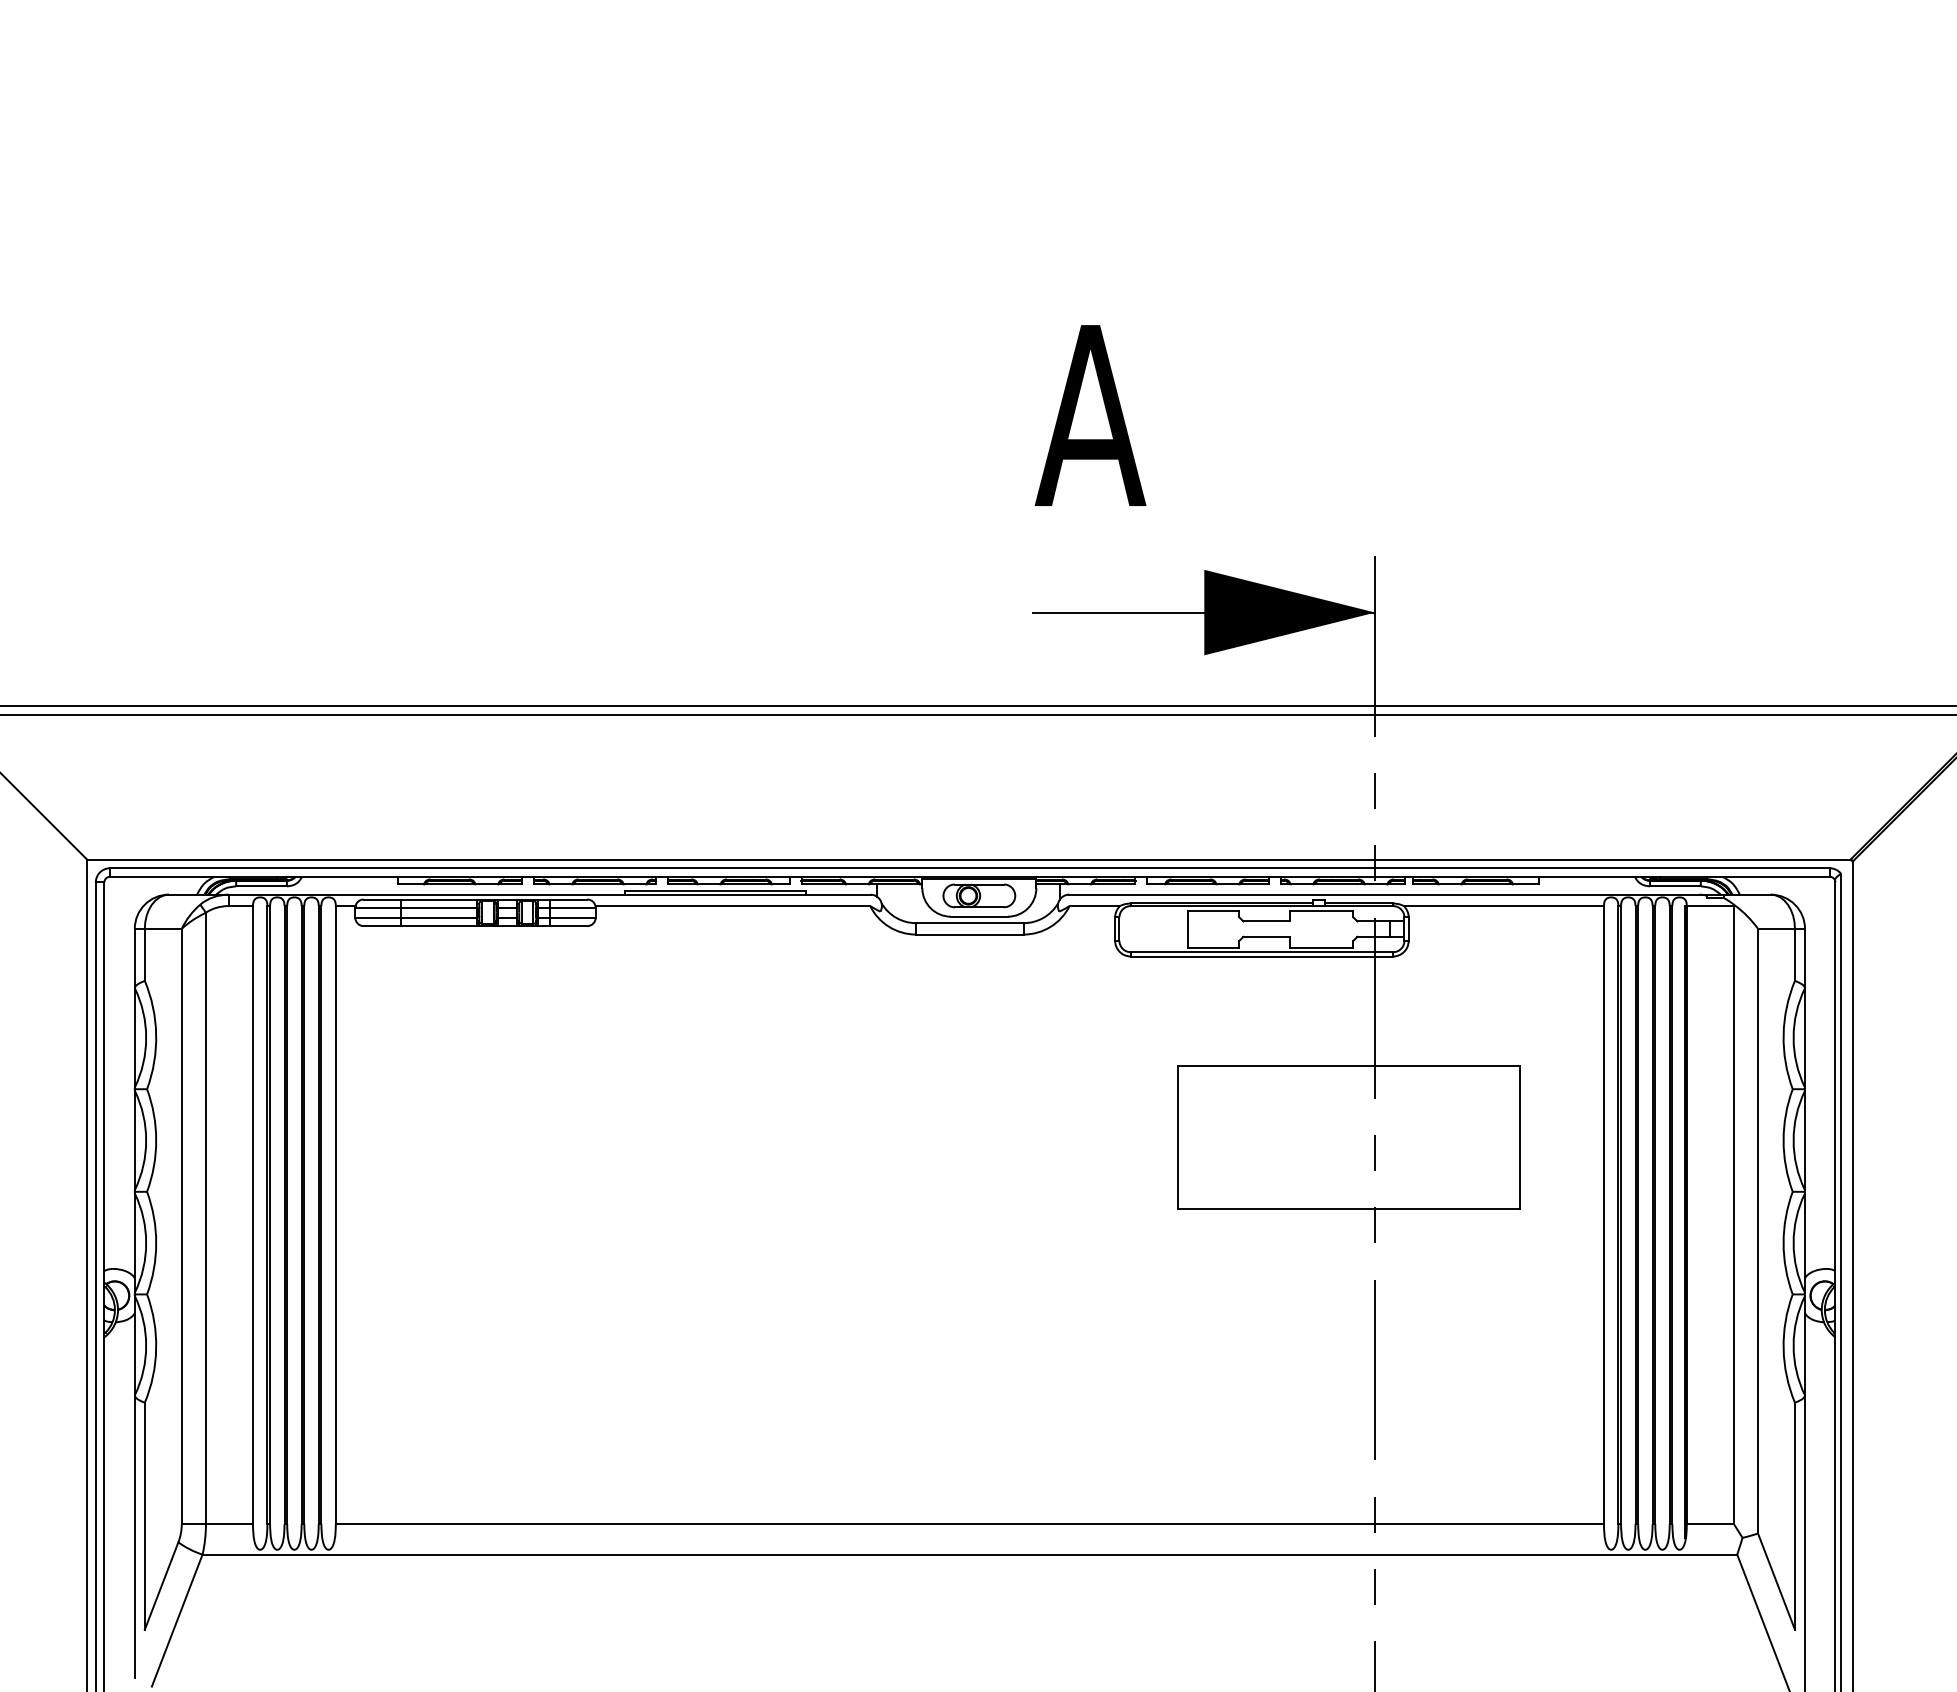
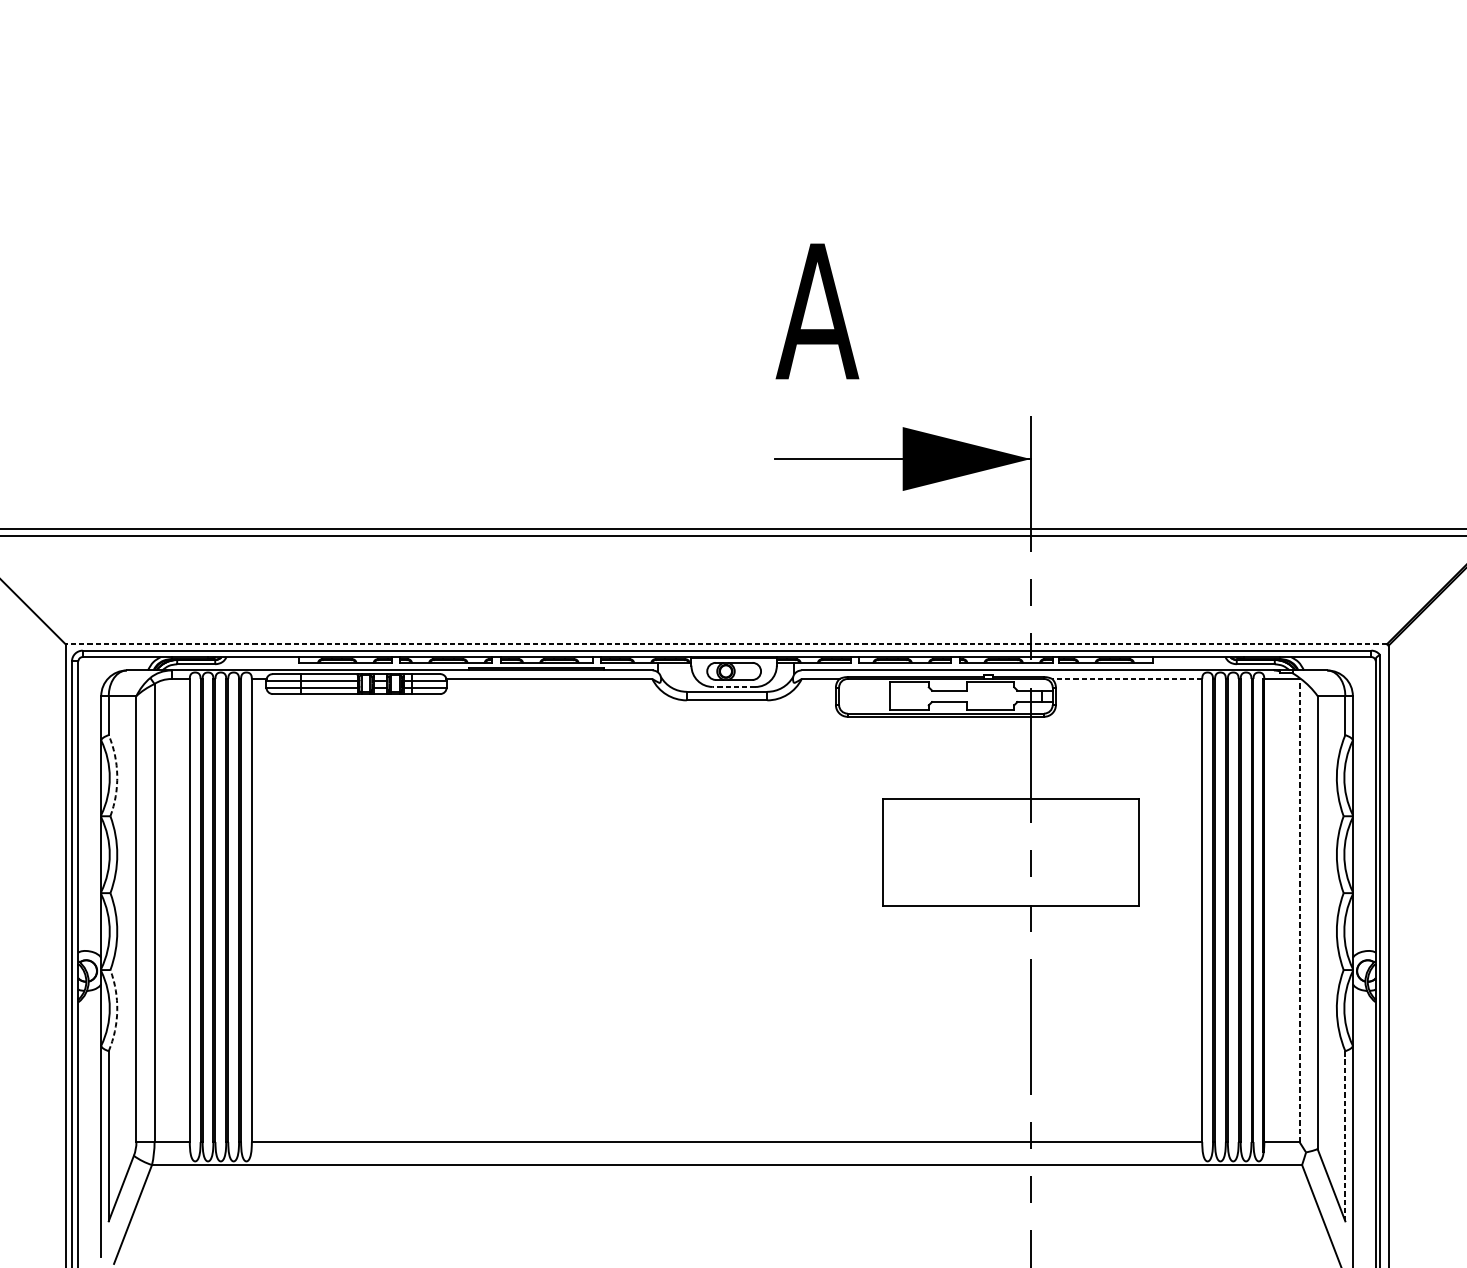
line: (968, 859) -> (726, 644), solid -> dashed
line: (1503, 906) -> (1126, 679), solid -> dashed
line: (979, 916) -> (734, 686), solid -> dashed
arc: (156, 1034) -> (117, 775), solid -> dashed
line: (1733, 1215) -> (1299, 910), solid -> dashed
arc: (156, 1348) -> (117, 1010), solid -> dashed
line: (1794, 1516) -> (1345, 1136), solid -> dashed

